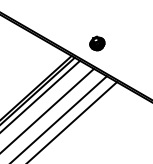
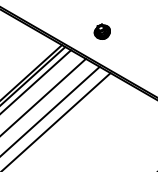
part: (97, 43) -> (102, 31), moved

